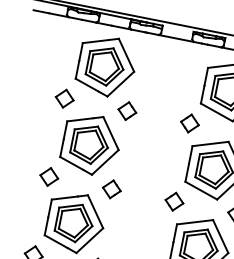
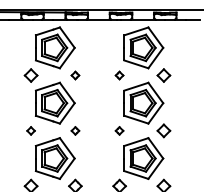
part: (127, 111) -> (75, 75), size x0.6
part: (189, 123) -> (119, 75), size x0.6
part: (48, 176) -> (30, 130), size x0.6
part: (112, 188) -> (75, 130), size x0.6
part: (174, 201) -> (119, 130), size x0.6

